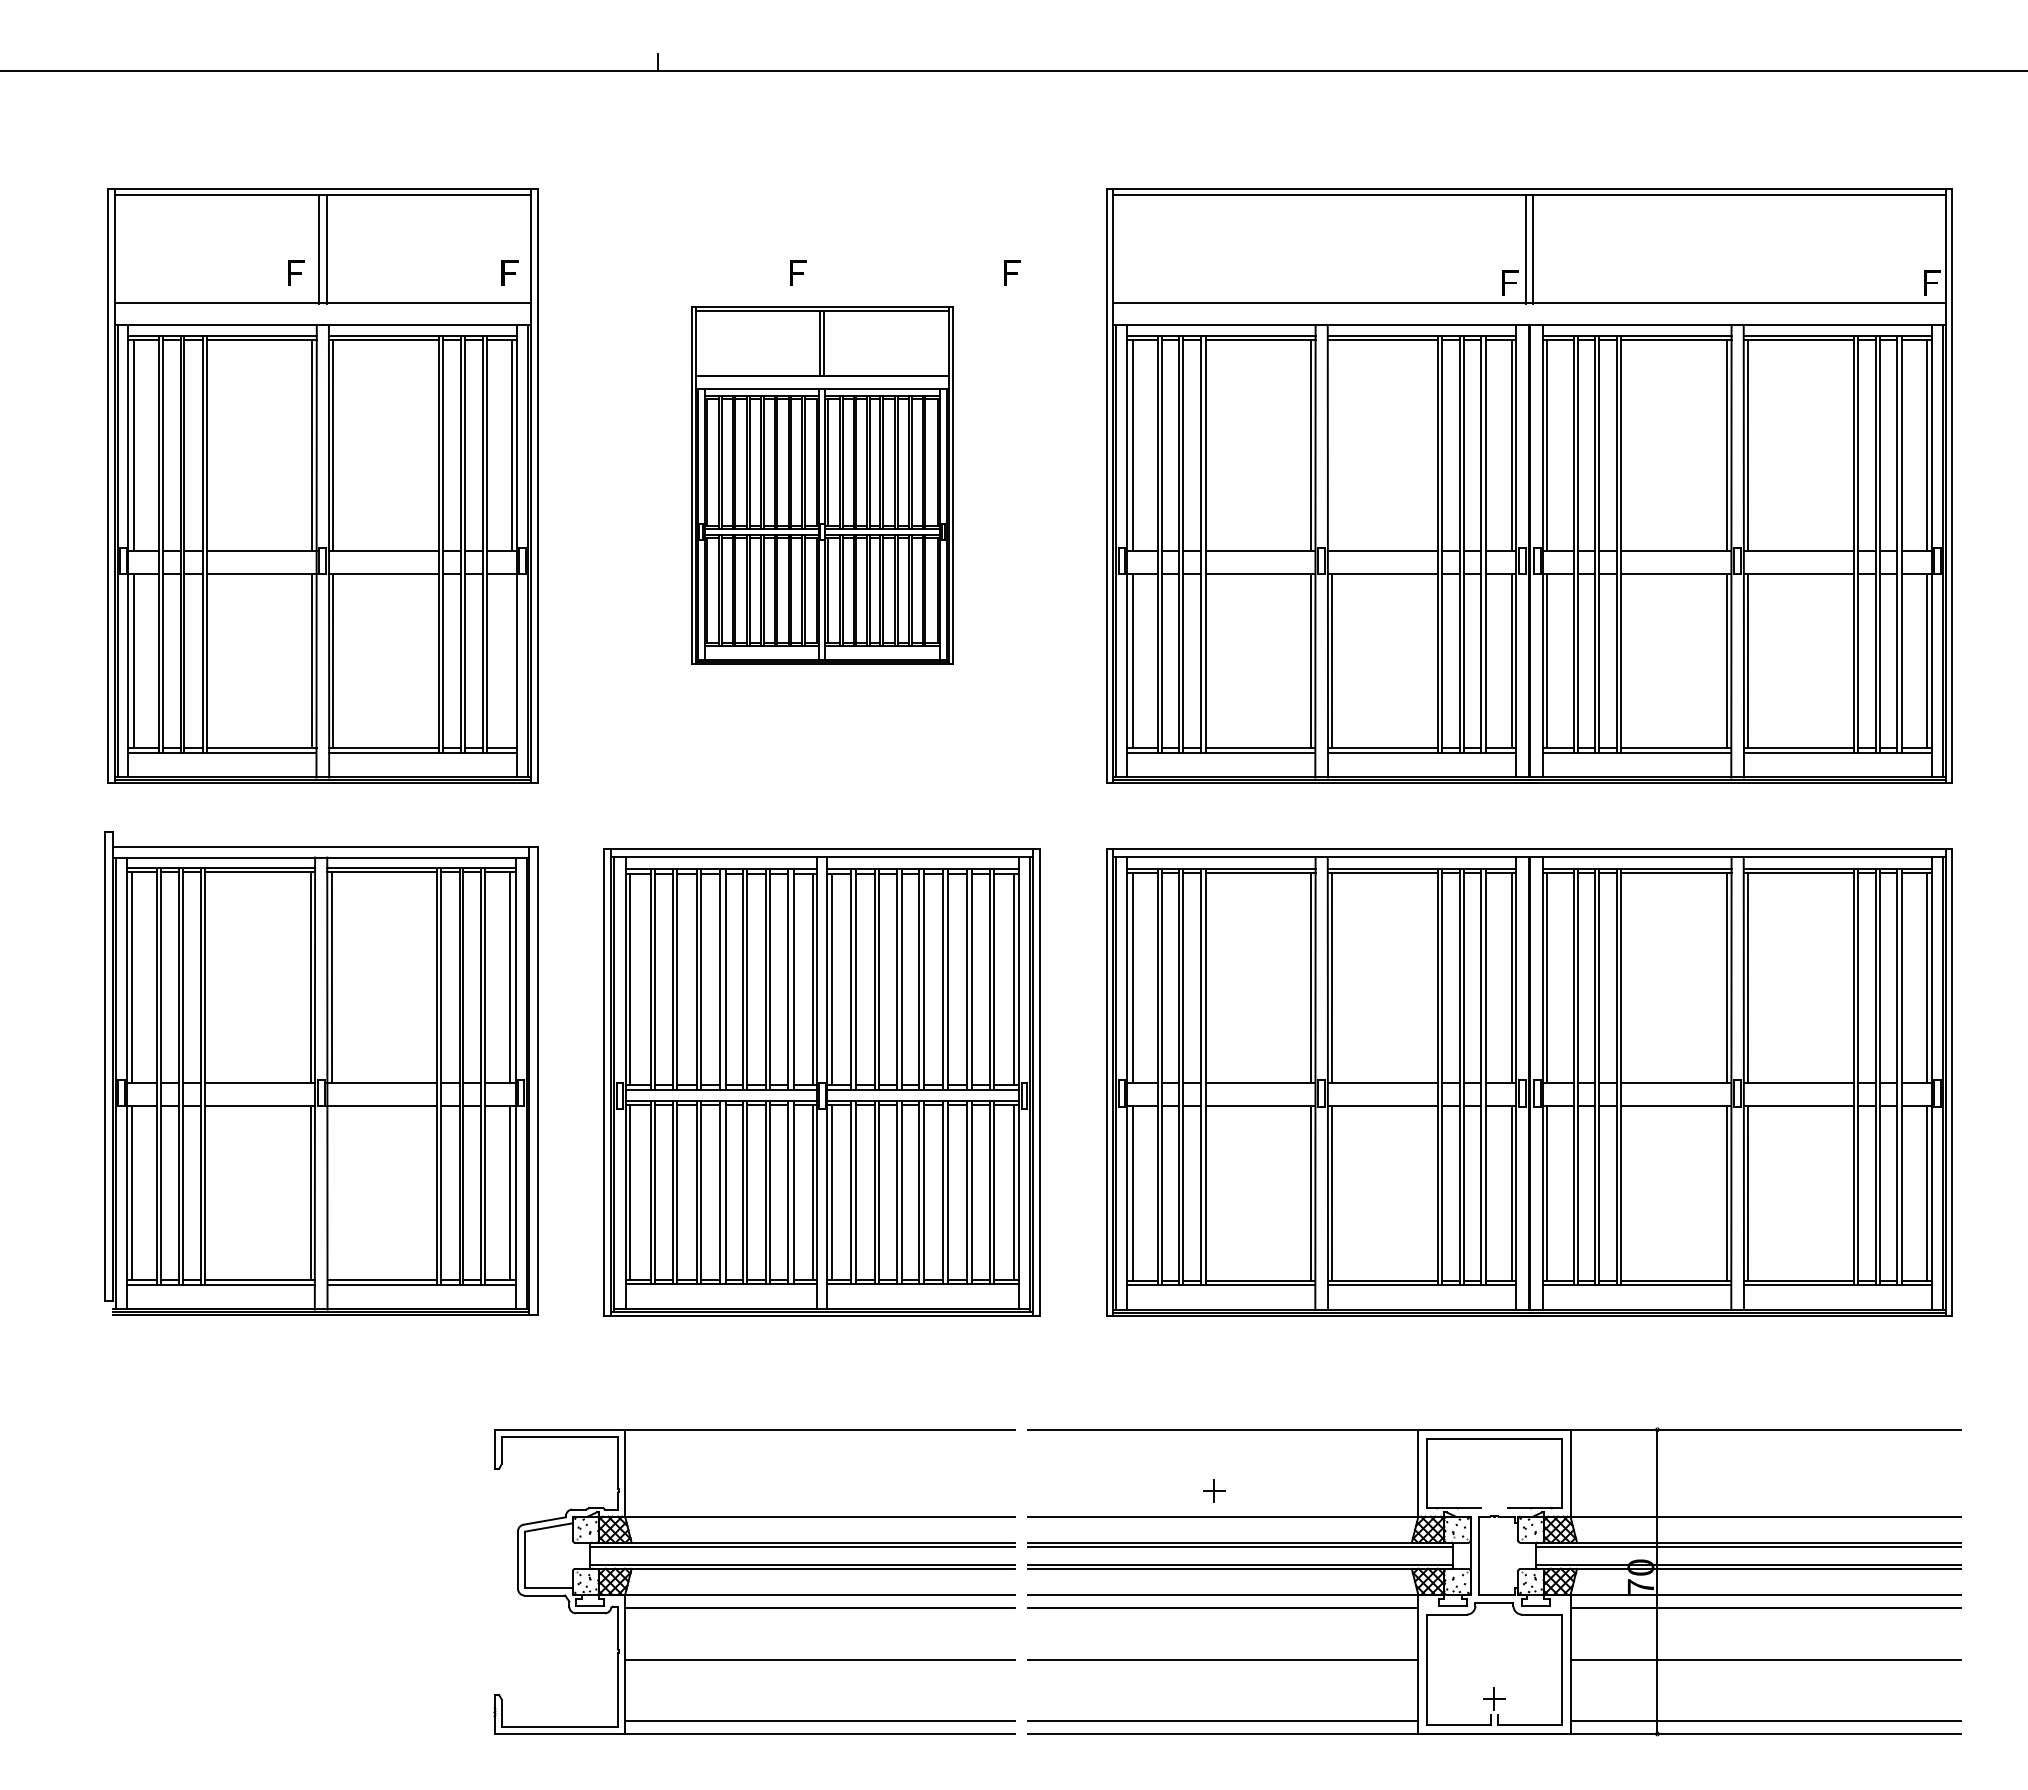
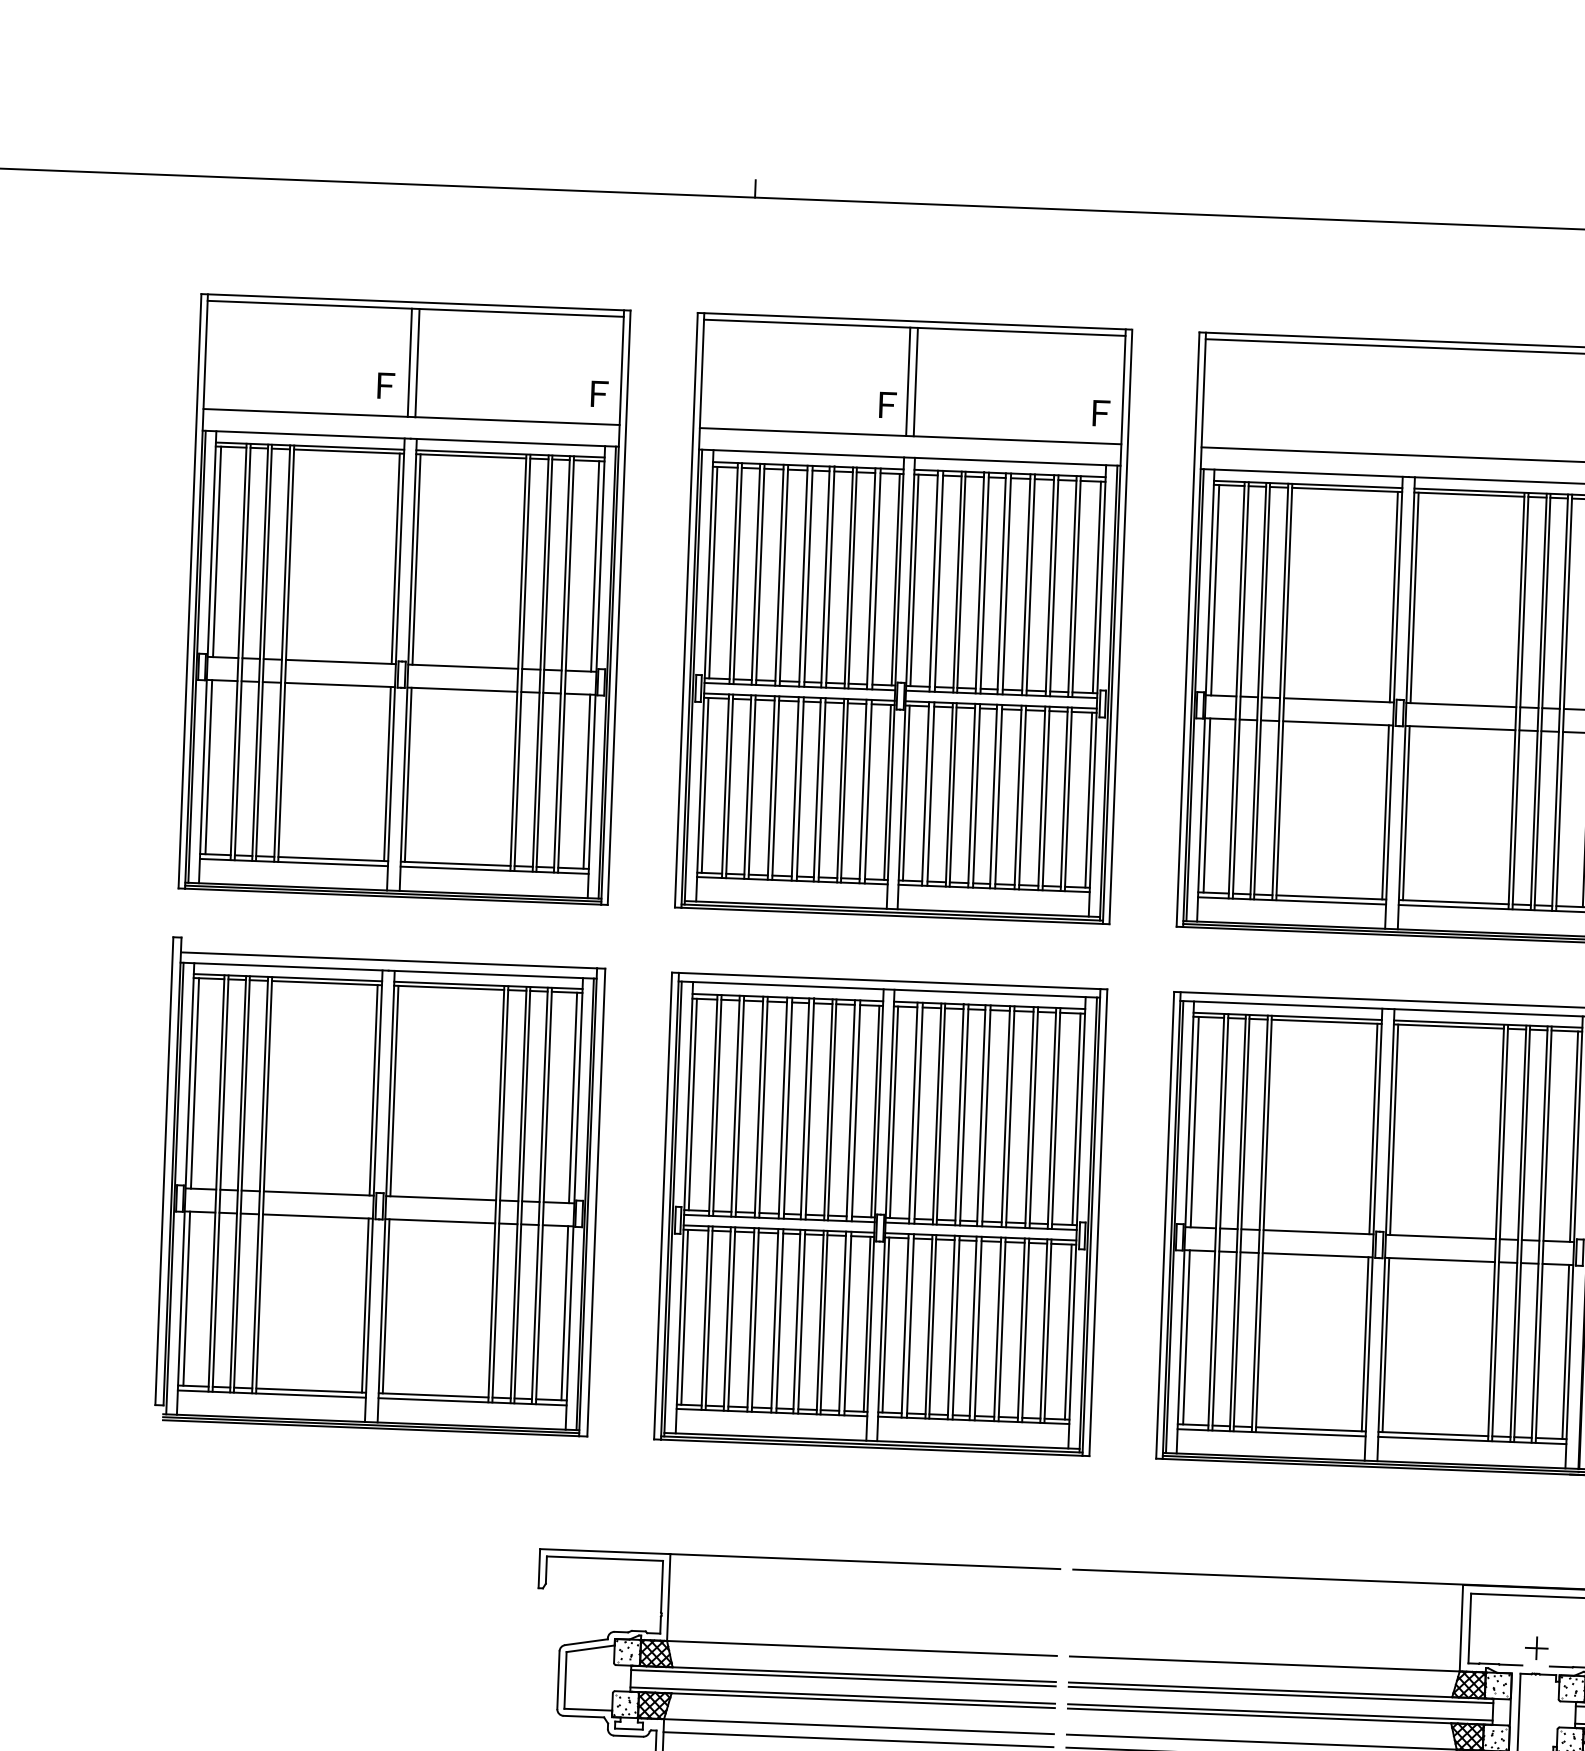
line: (1332, 445) -> (1415, 597), added
part: (822, 485) -> (903, 618), size x1.67
line: (511, 661) -> (586, 782), added
line: (331, 1193) -> (386, 1306), added
part: (1214, 1490) -> (1536, 1648), moved

